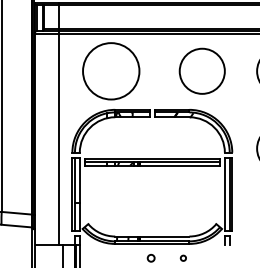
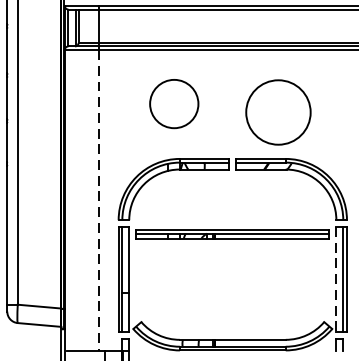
circle: (201, 70) -> (277, 111), moved
circle: (111, 71) -> (174, 104), size x0.6
line: (58, 139) -> (98, 201), solid -> dashed
line: (224, 194) -> (335, 279), solid -> dashed

